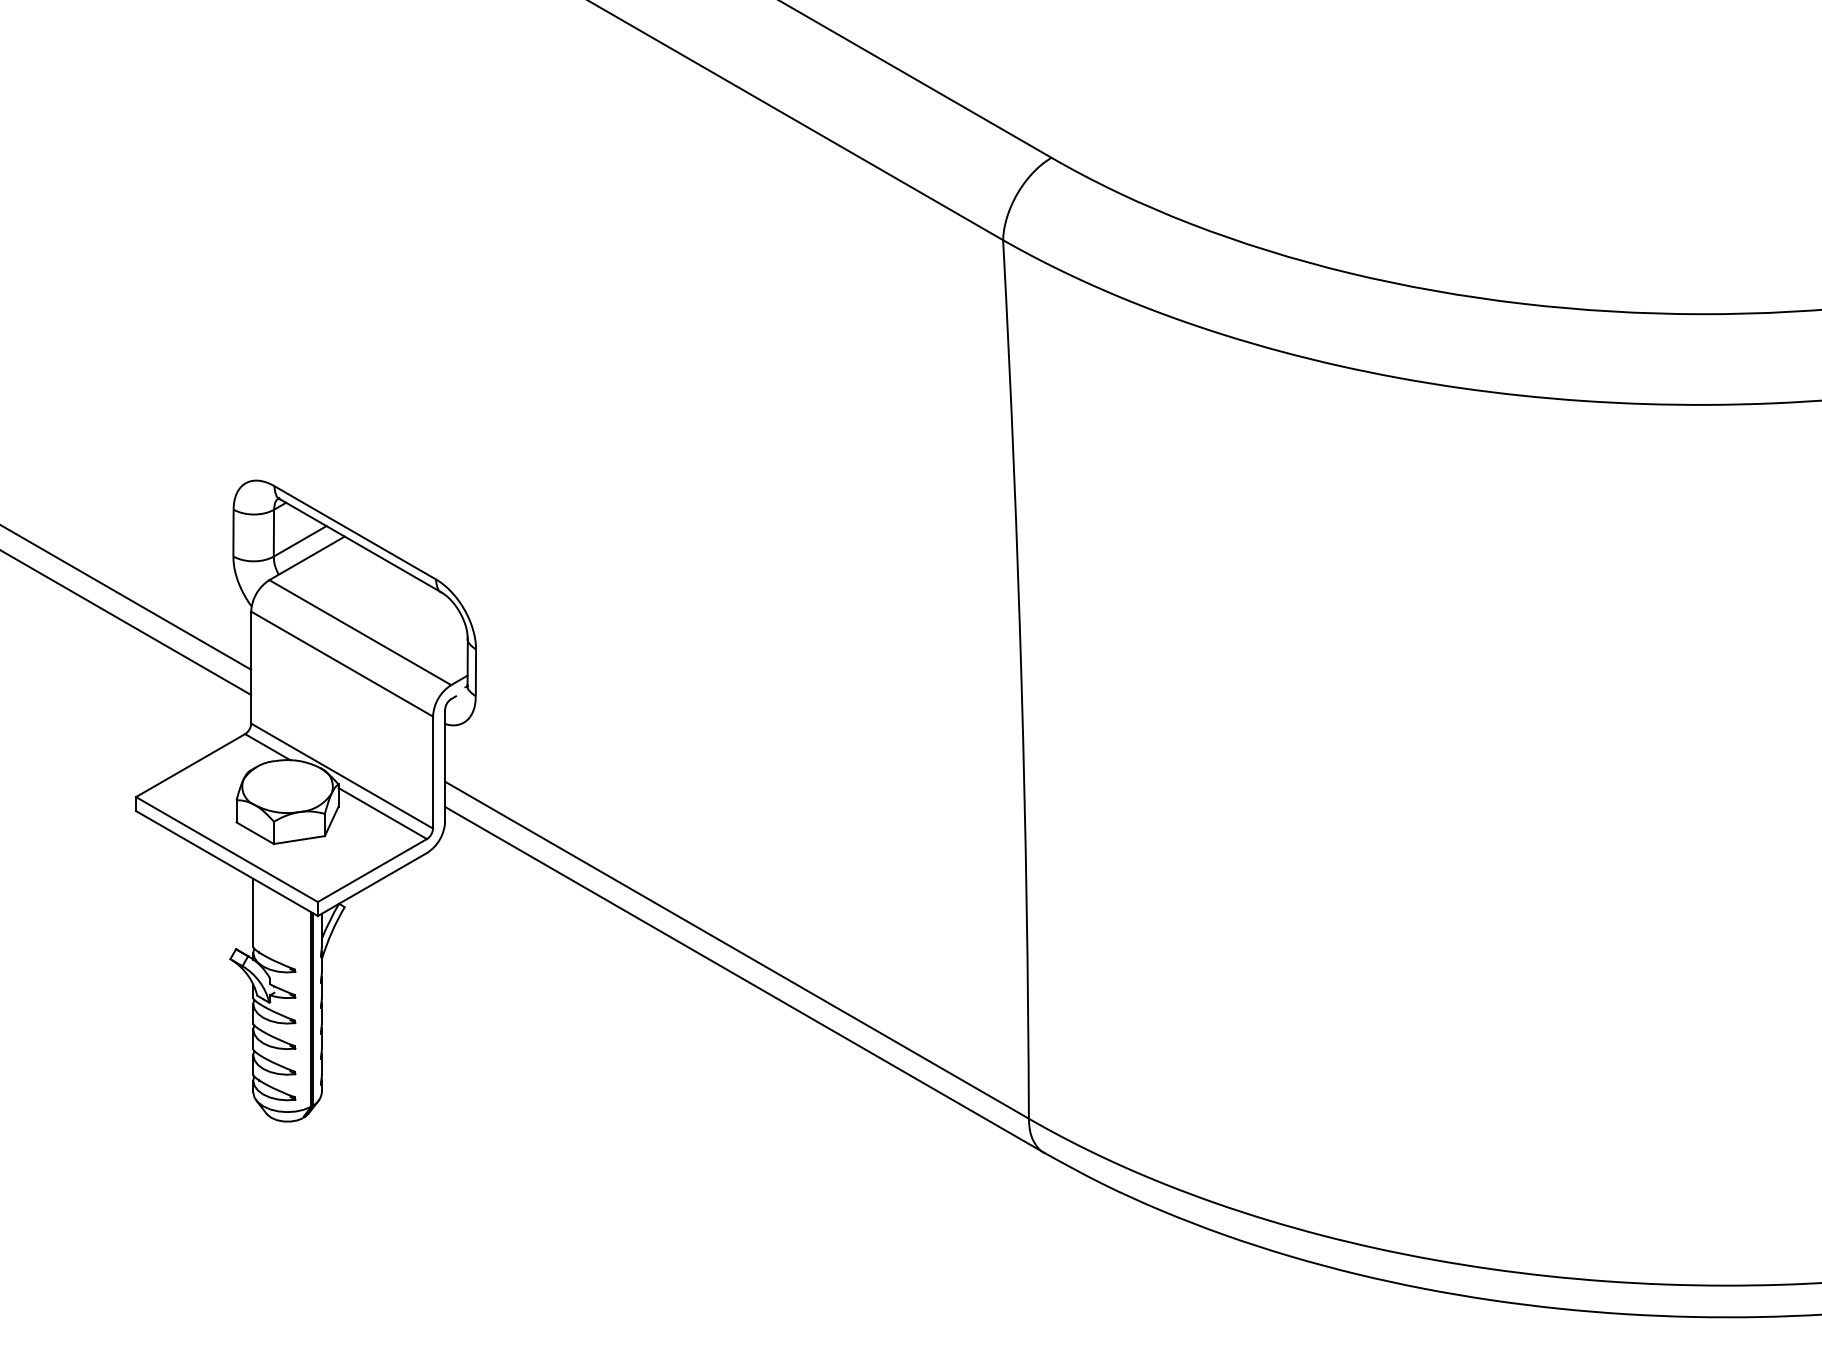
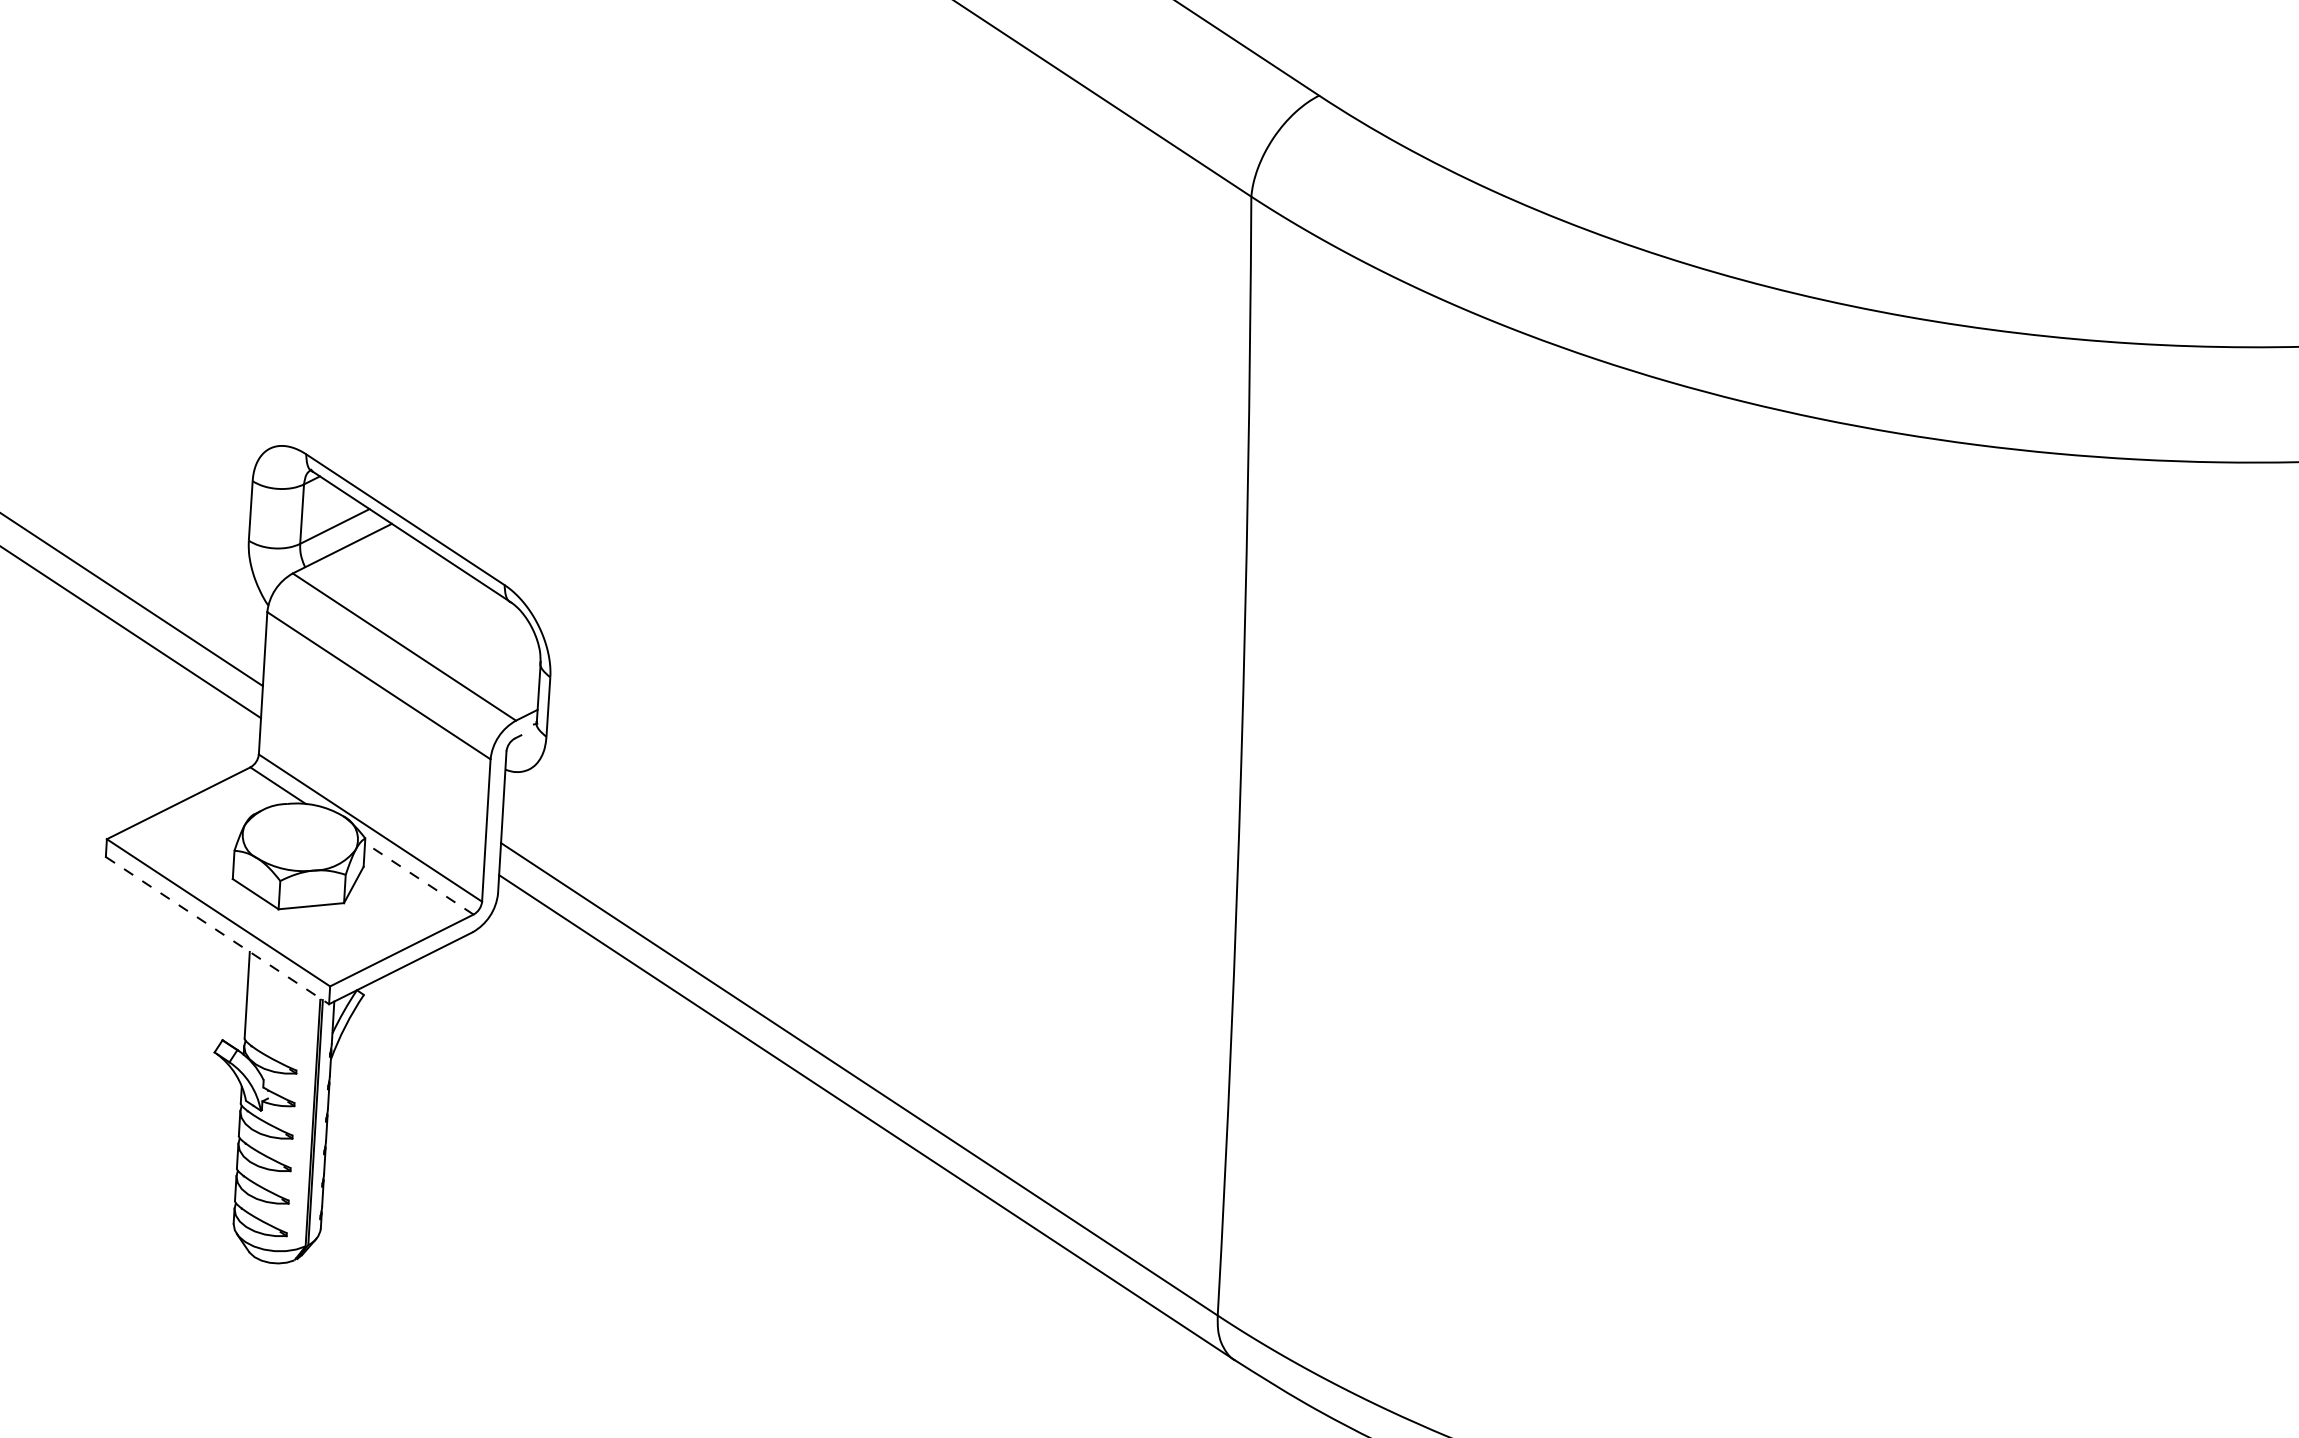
line: (382, 813) -> (418, 878), solid -> dashed
line: (226, 863) -> (216, 930), solid -> dashed

